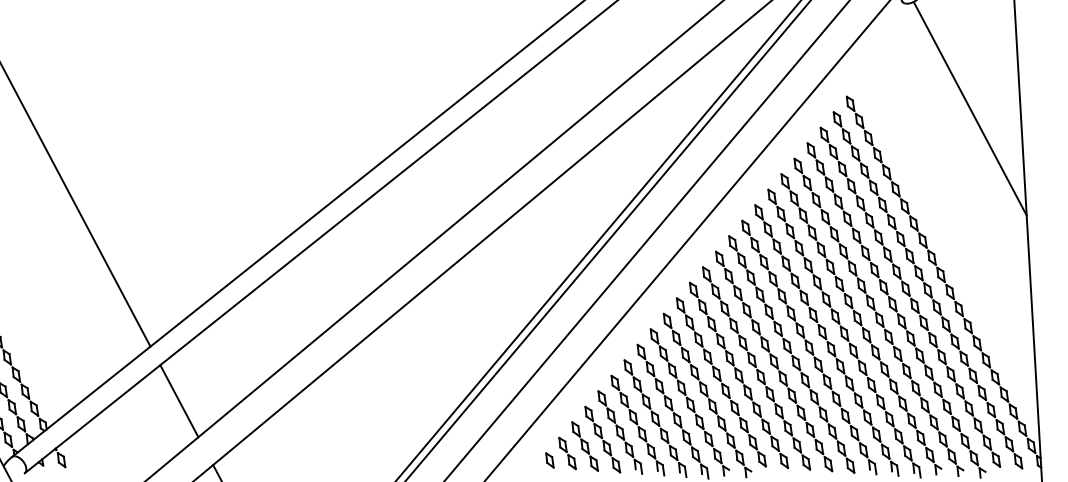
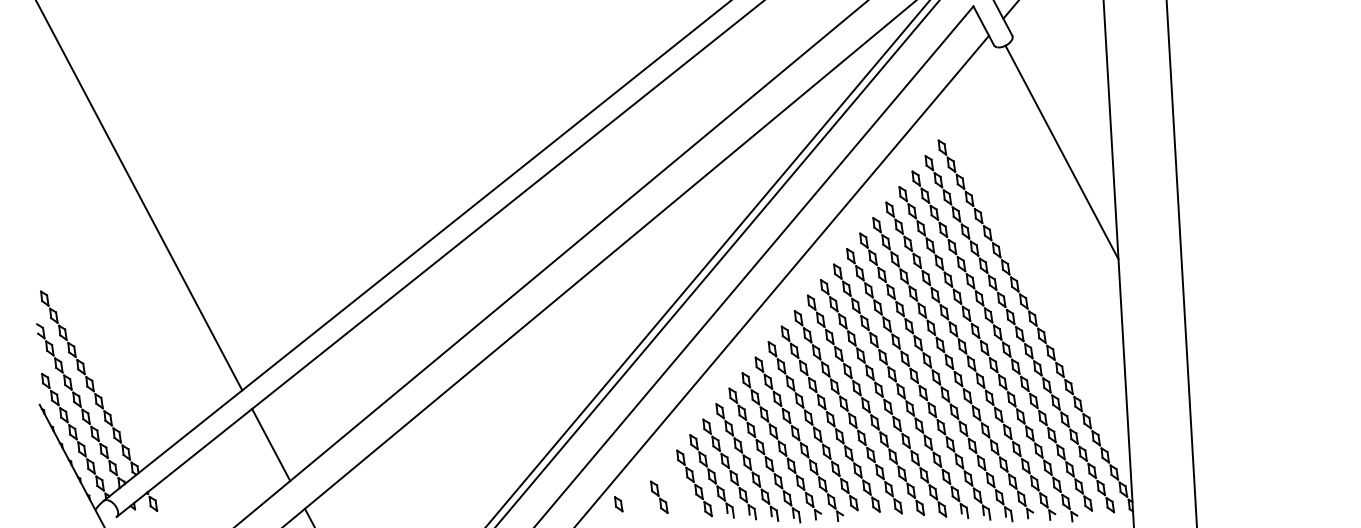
part: (584, 446) -> (676, 490), removed
part: (549, 460) -> (618, 504), moved

